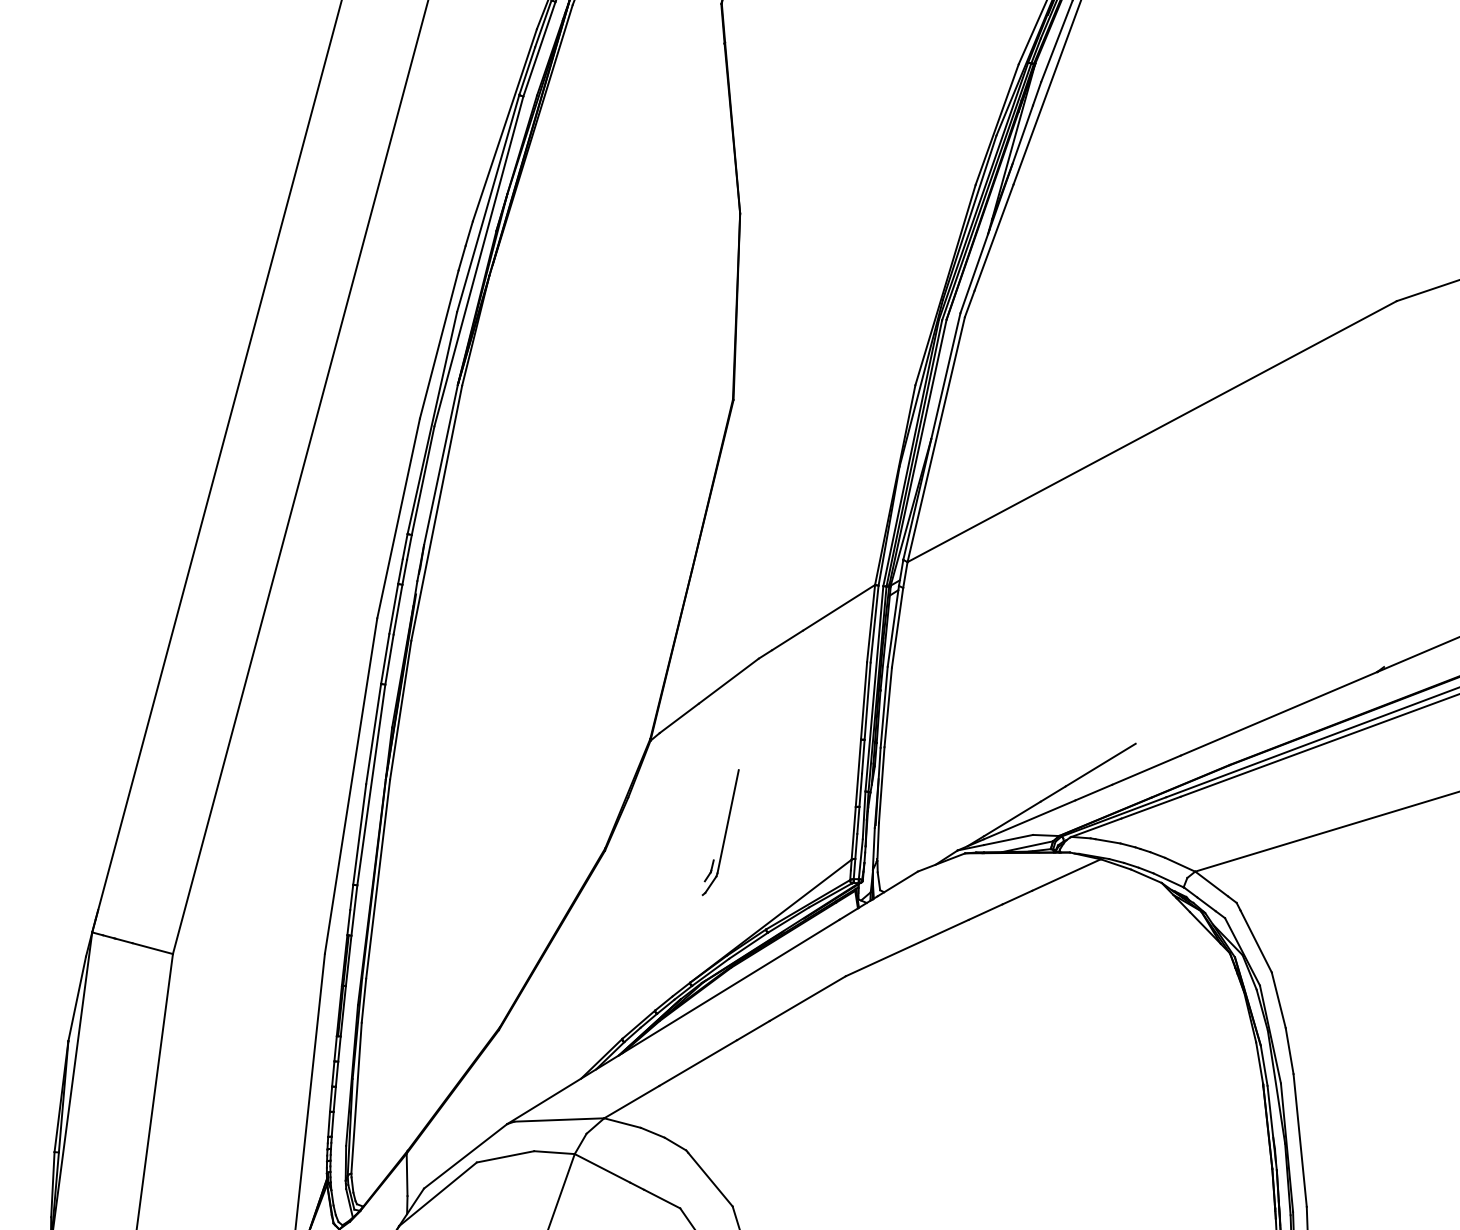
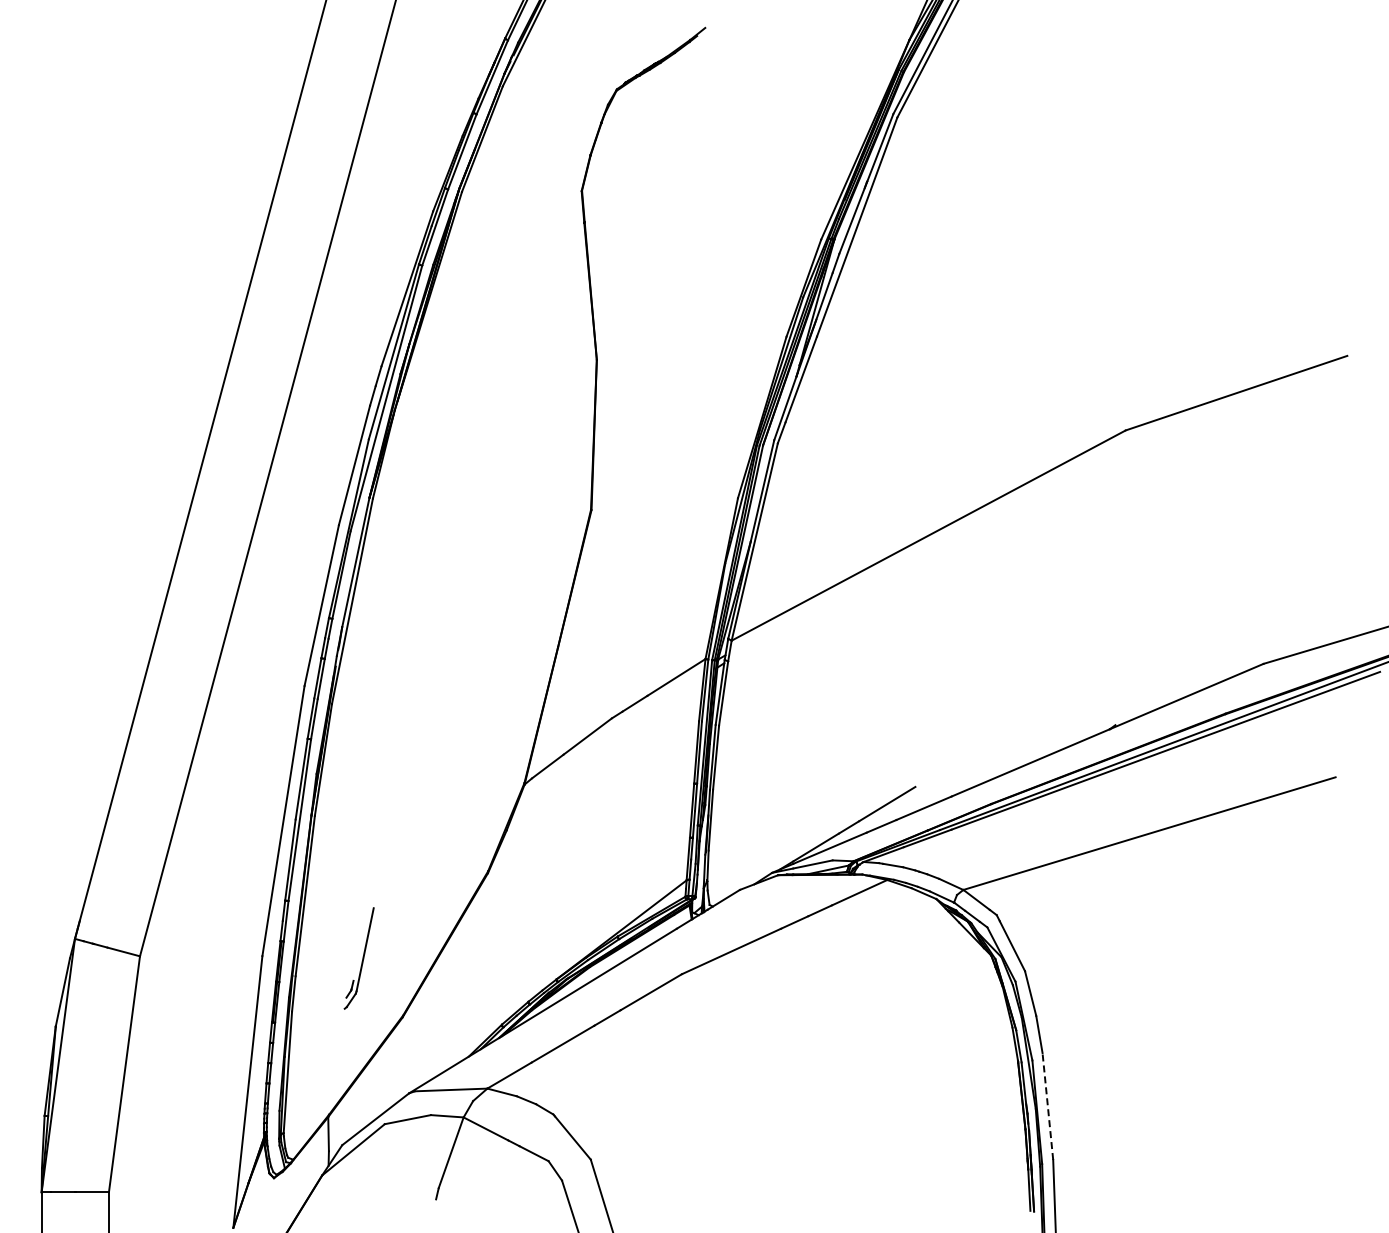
part: (719, 832) -> (358, 958), moved
line: (1299, 1140) -> (1047, 1106), solid -> dashed

